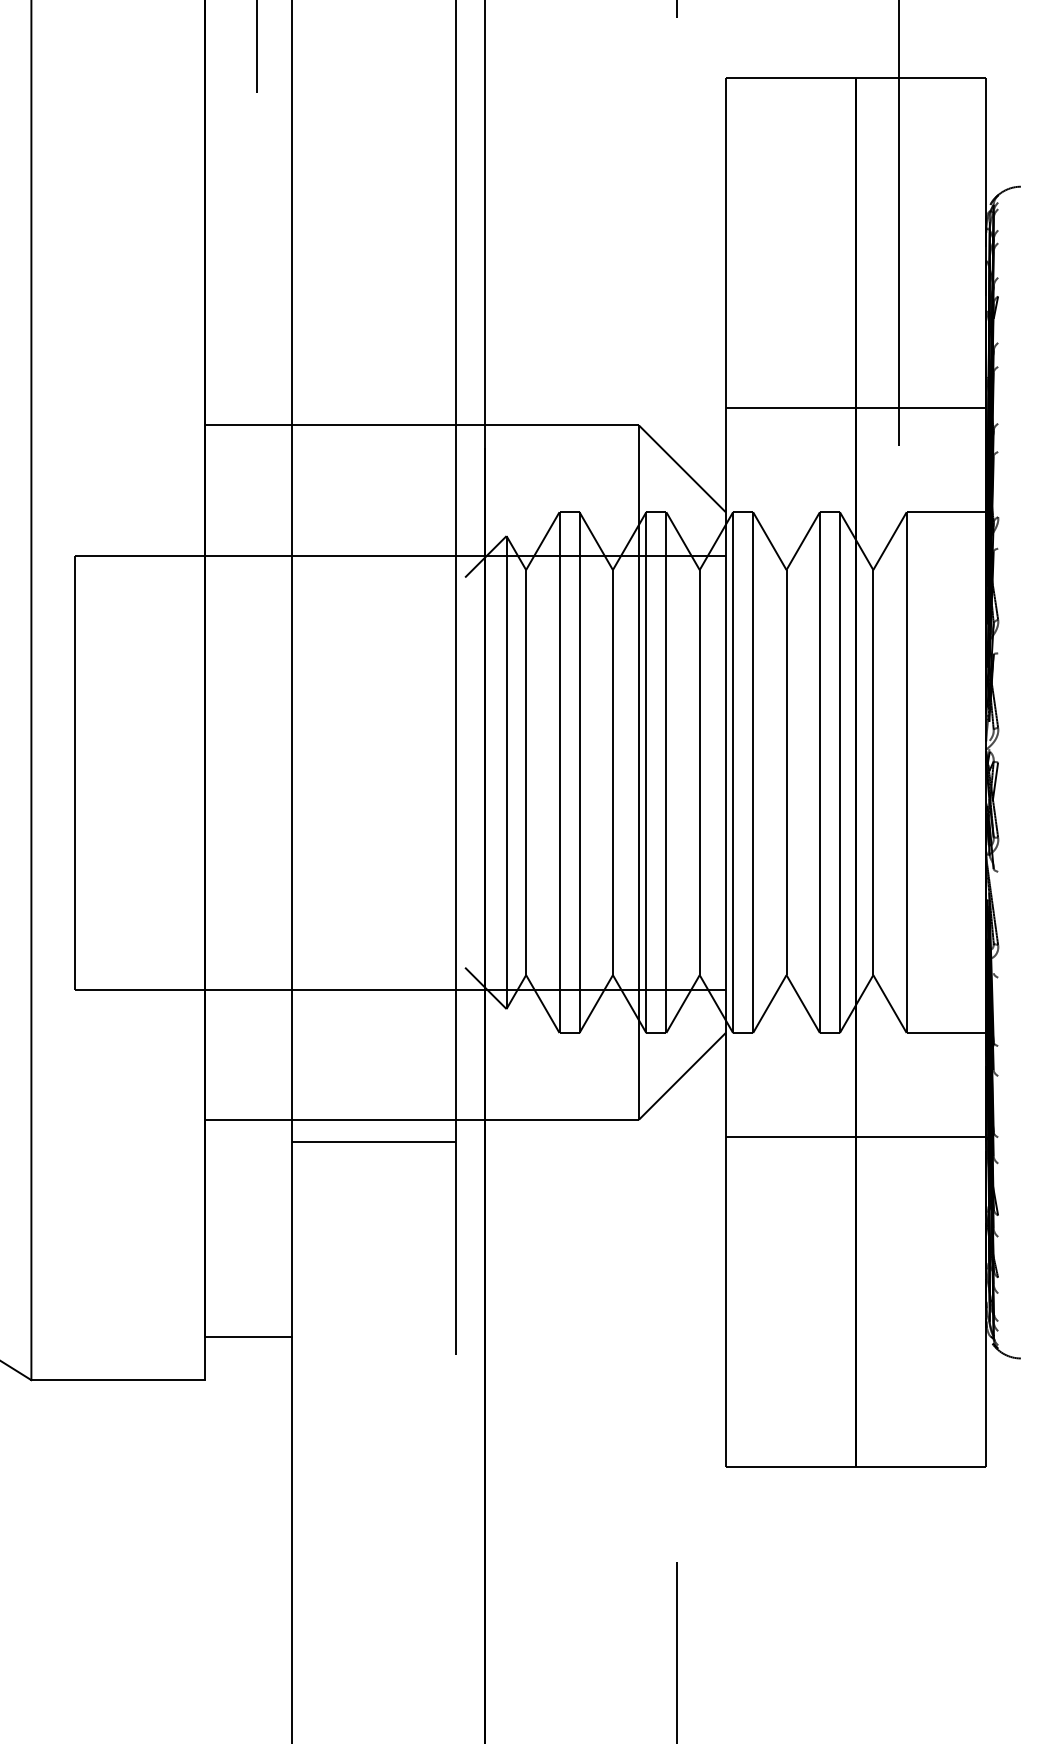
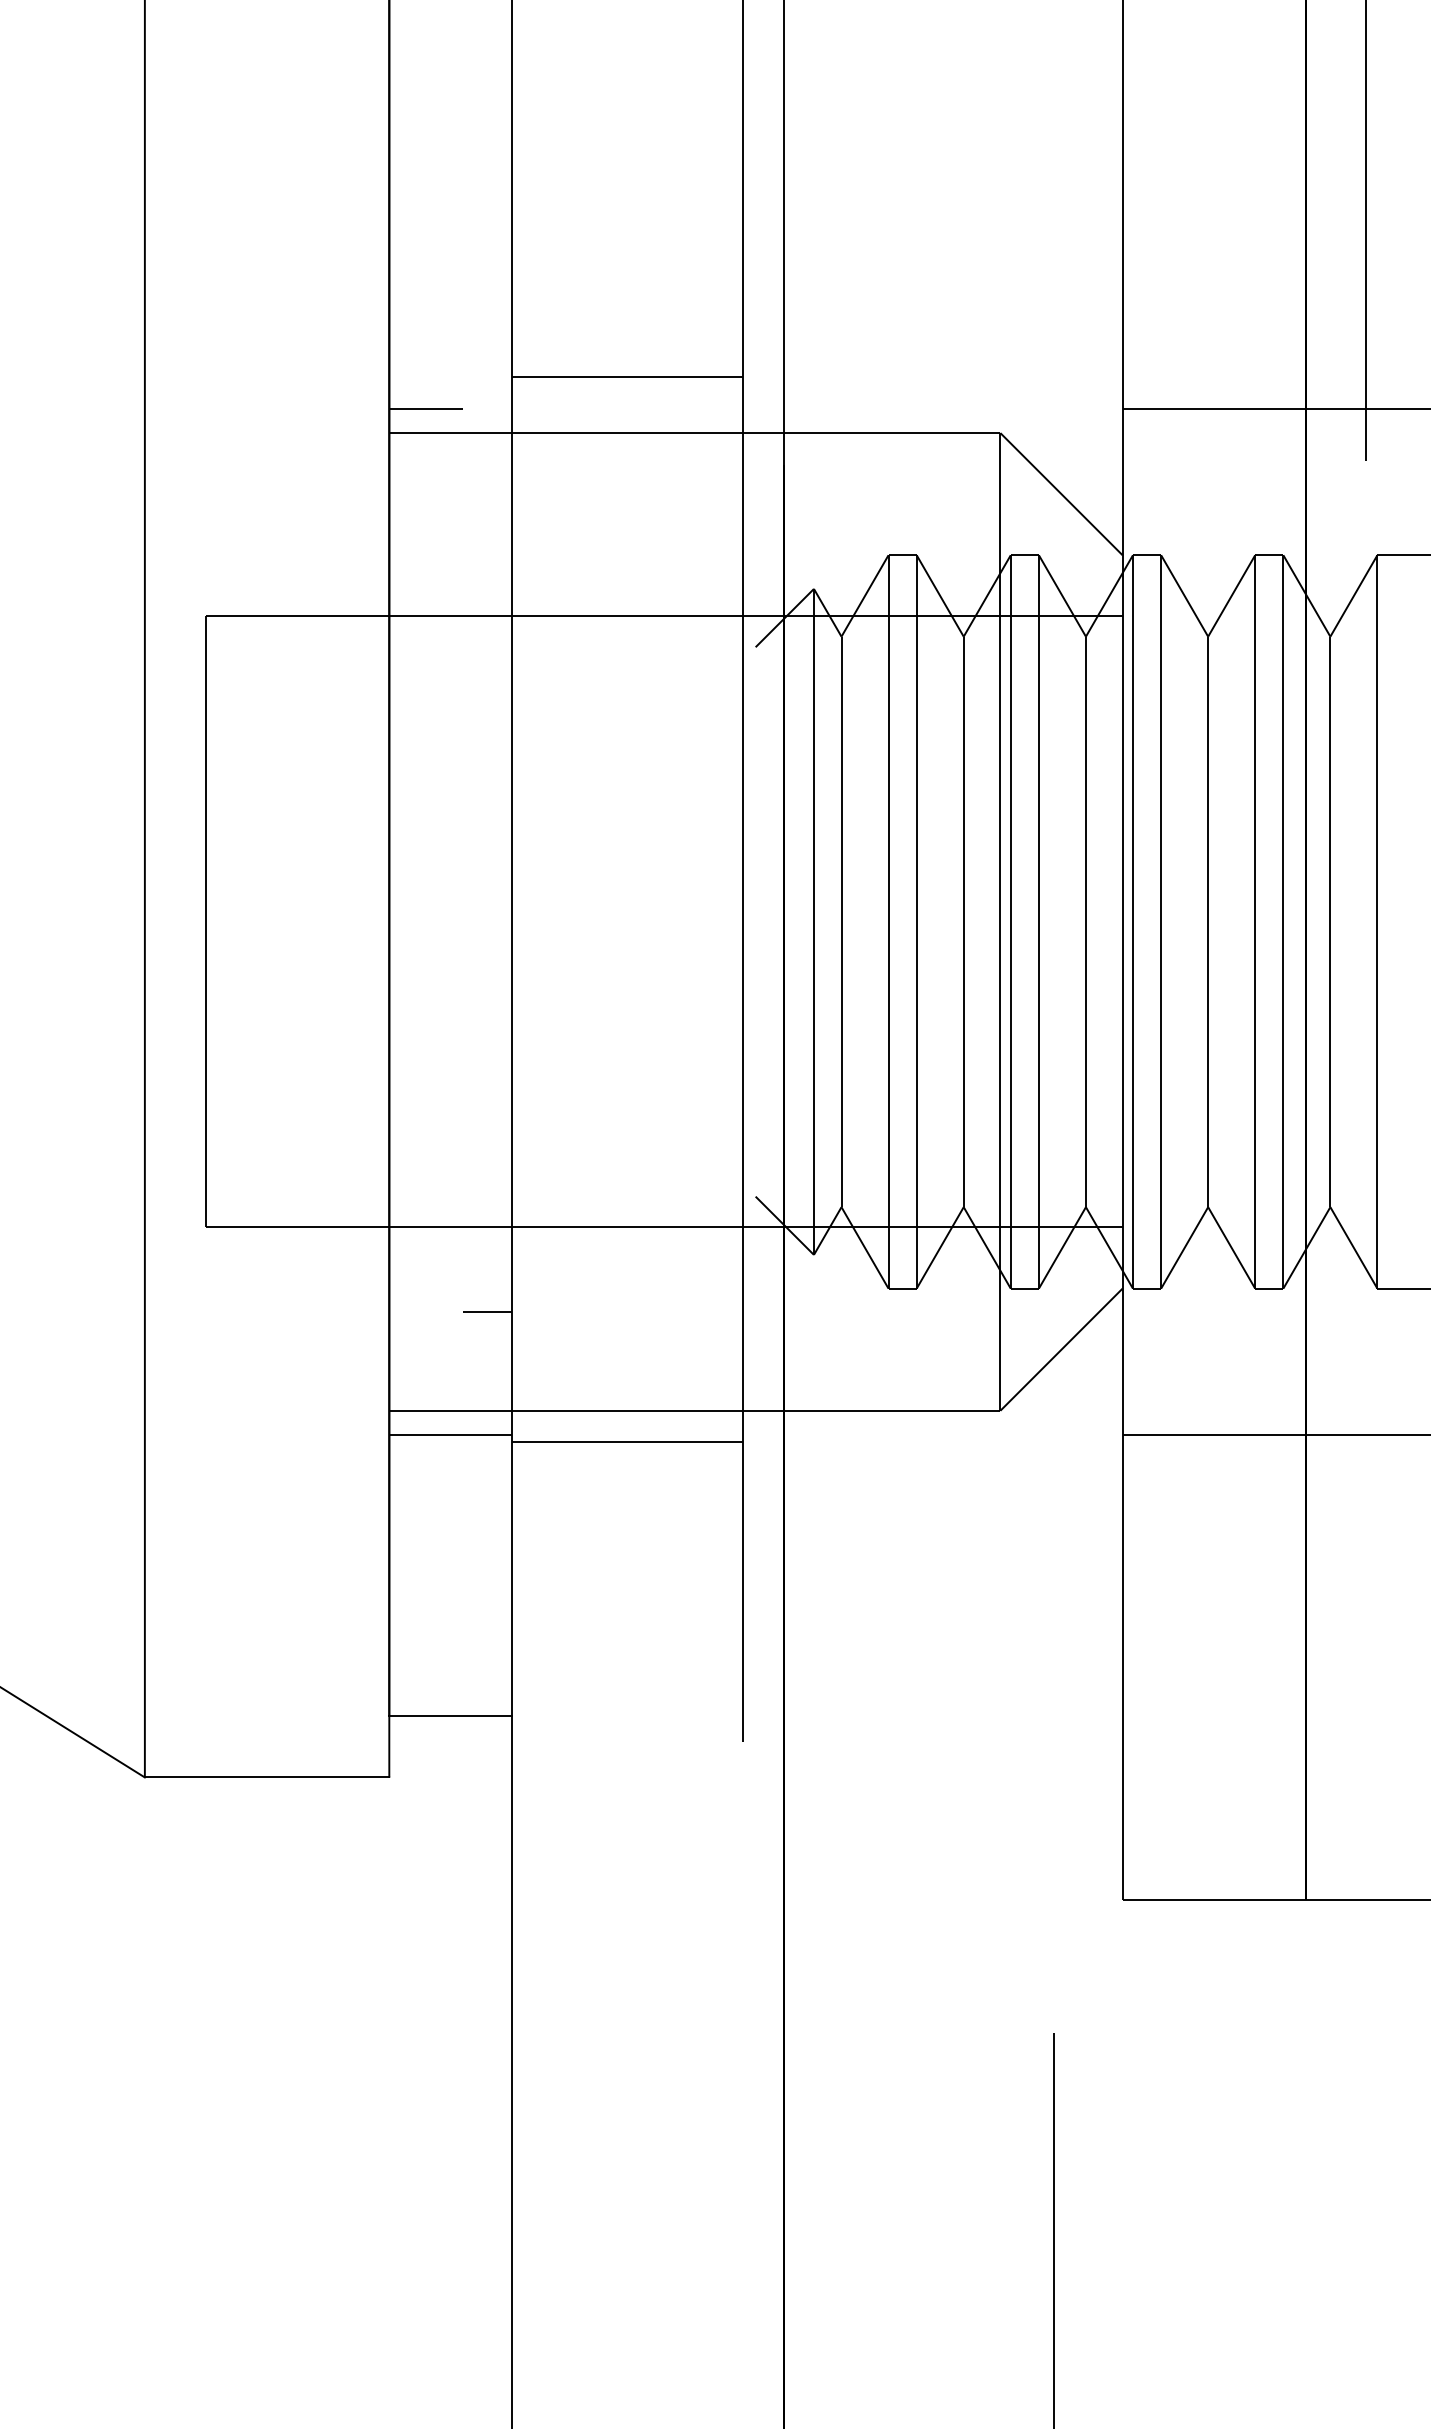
line: (373, 385) -> (626, 376), added
line: (230, 408) -> (425, 409), added
line: (274, 1049) -> (487, 1311), added
line: (247, 1137) -> (449, 1435), added

